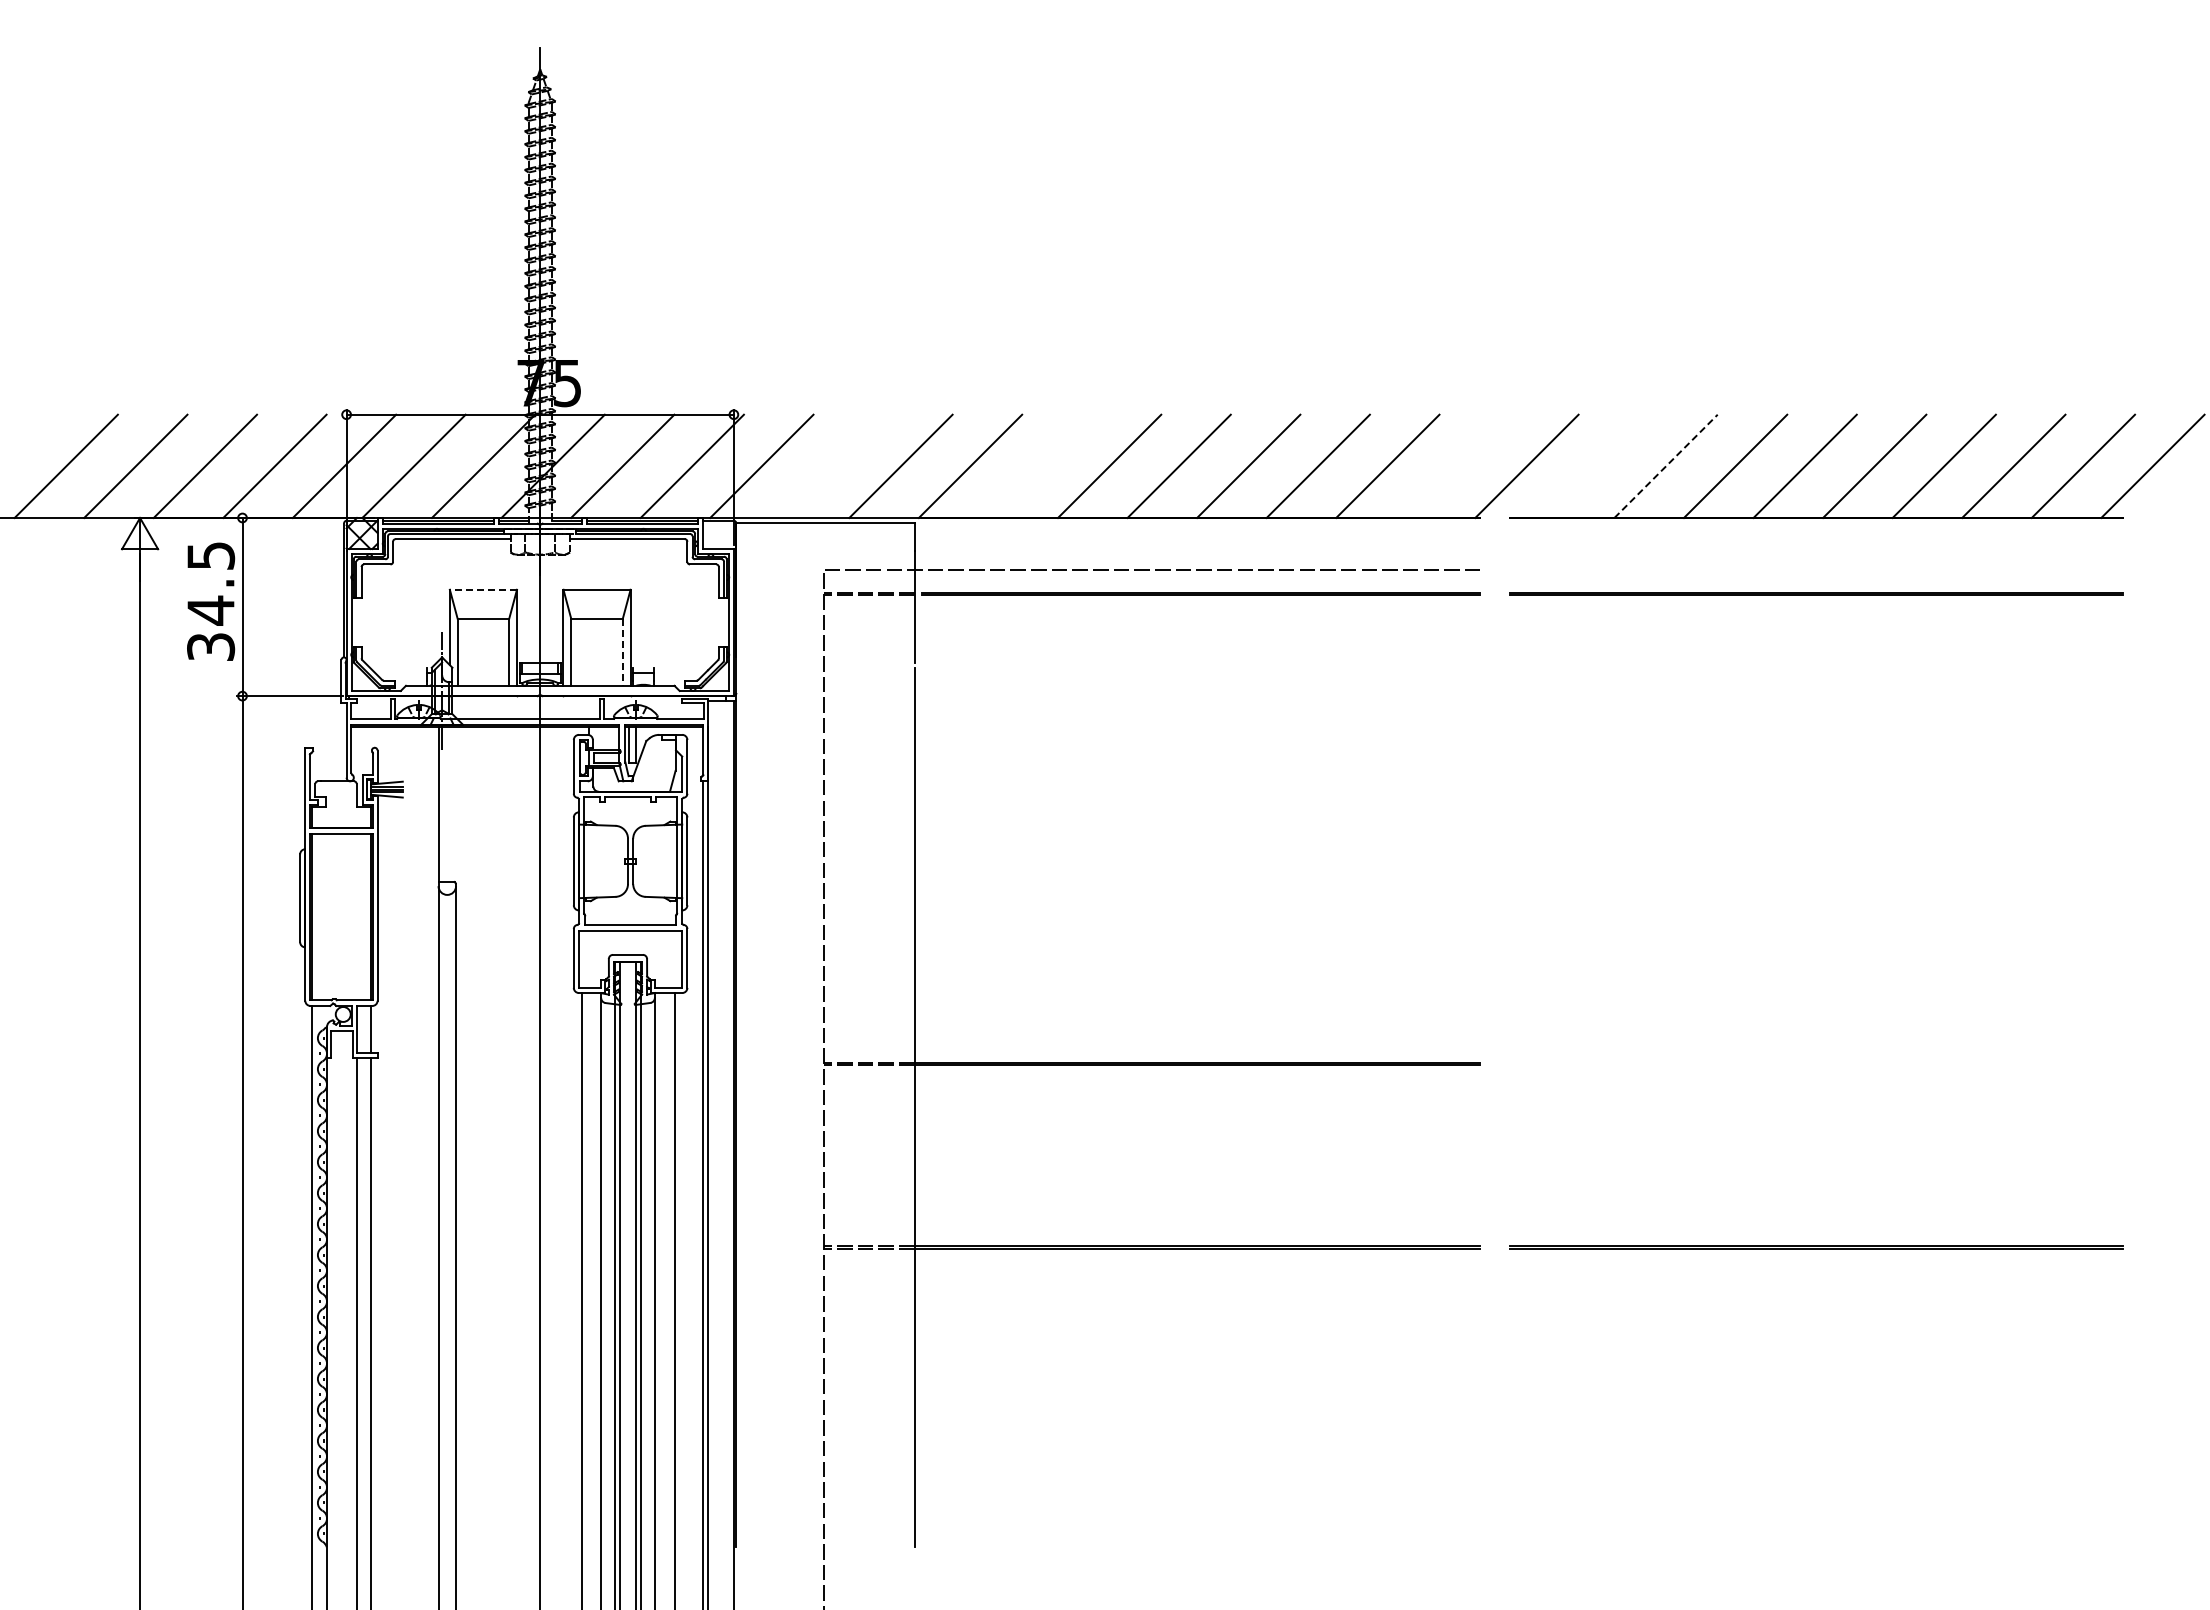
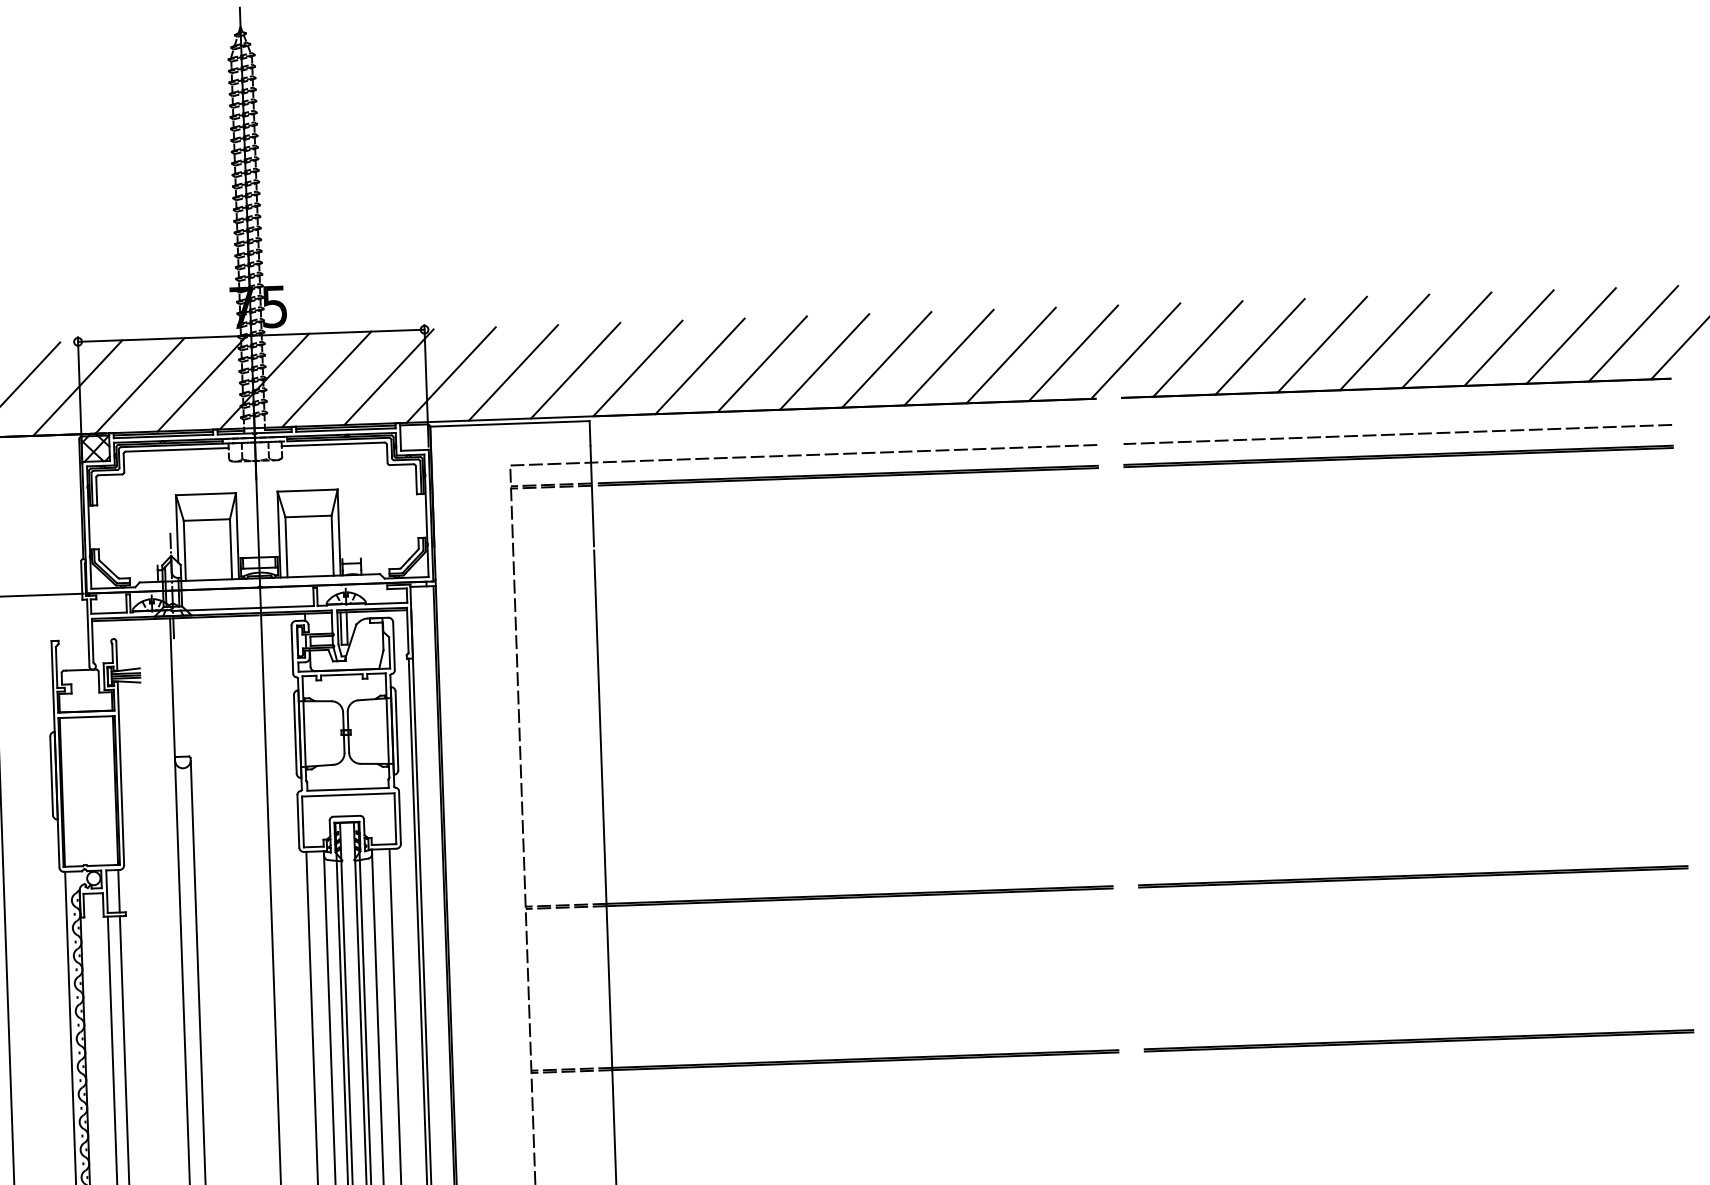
line: (831, 466) -> (513, 373), added
line: (1039, 466) -> (699, 366), added
line: (1457, 466) -> (1073, 353), added
line: (1596, 466) -> (1197, 349), added
line: (1666, 466) -> (1260, 346), dashed -> solid
line: (1818, 569) -> (1399, 434), added
line: (483, 589) -> (206, 493), dashed -> solid
line: (622, 652) -> (332, 545), dashed -> solid
line: (1816, 1063) -> (1413, 876), added

